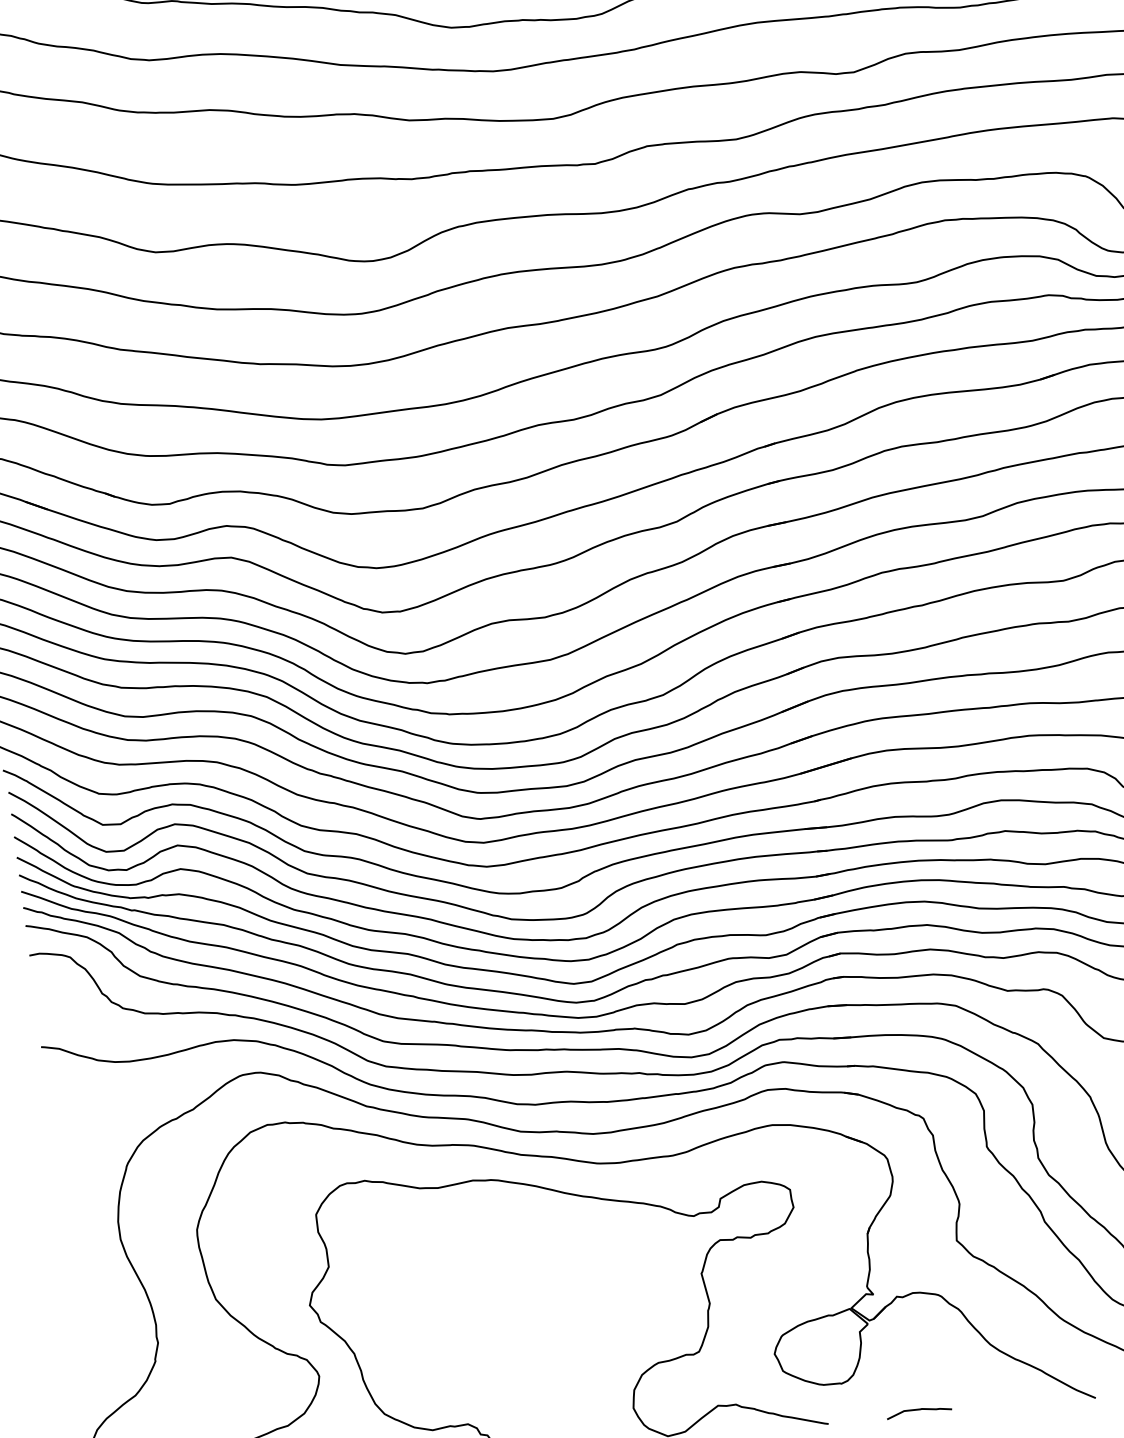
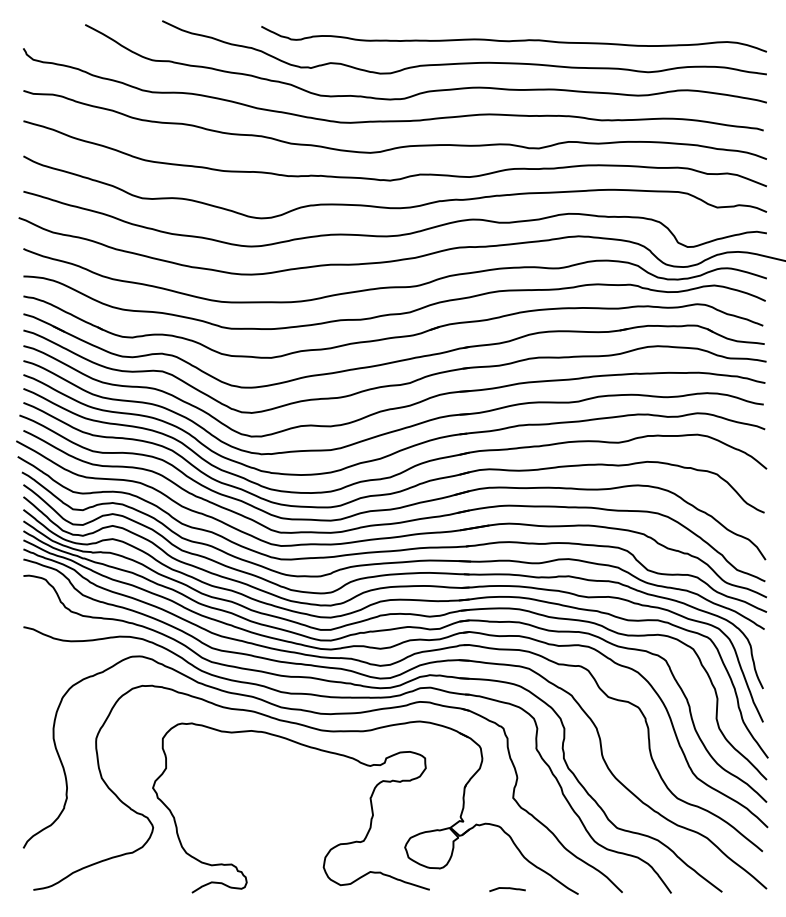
curve: (919, 1411) -> (507, 889), moved

